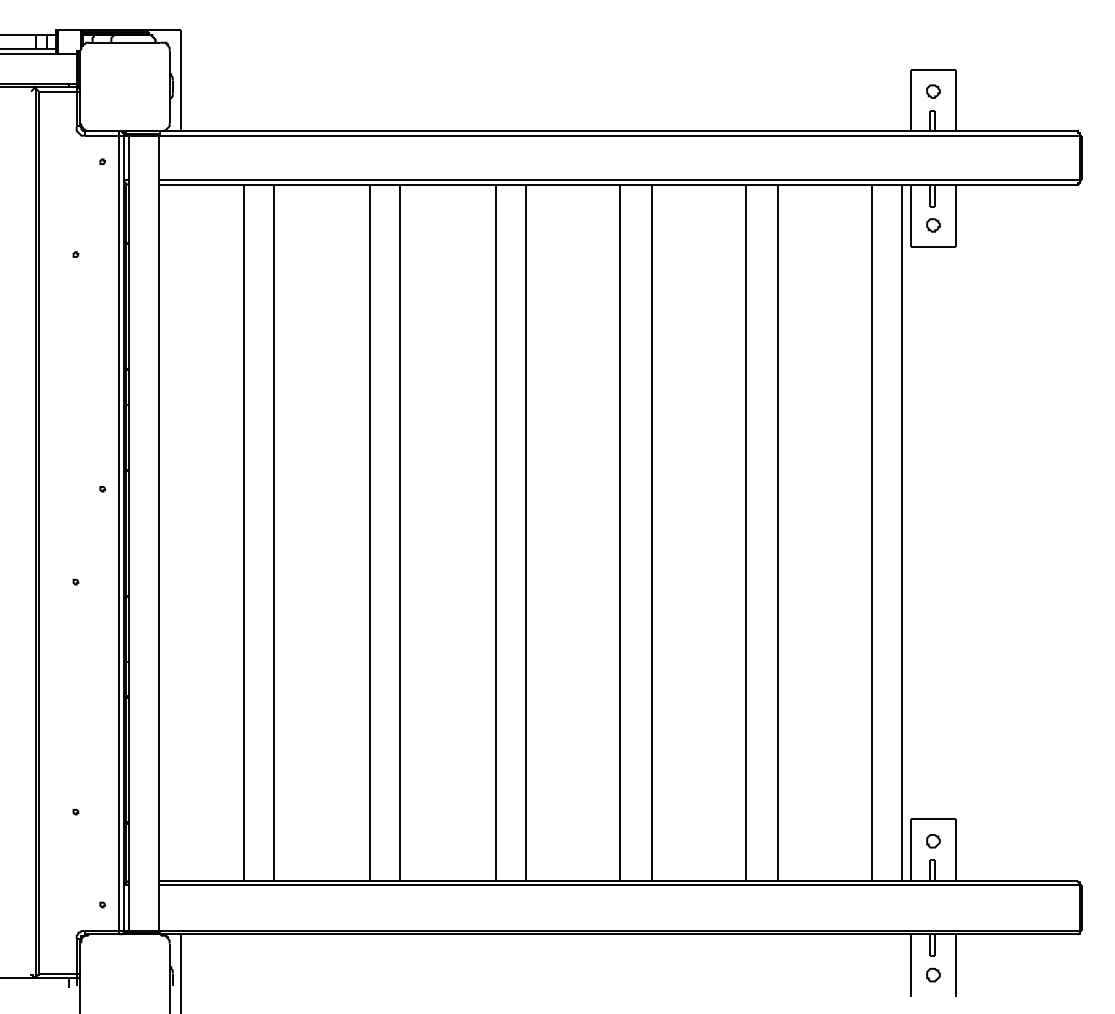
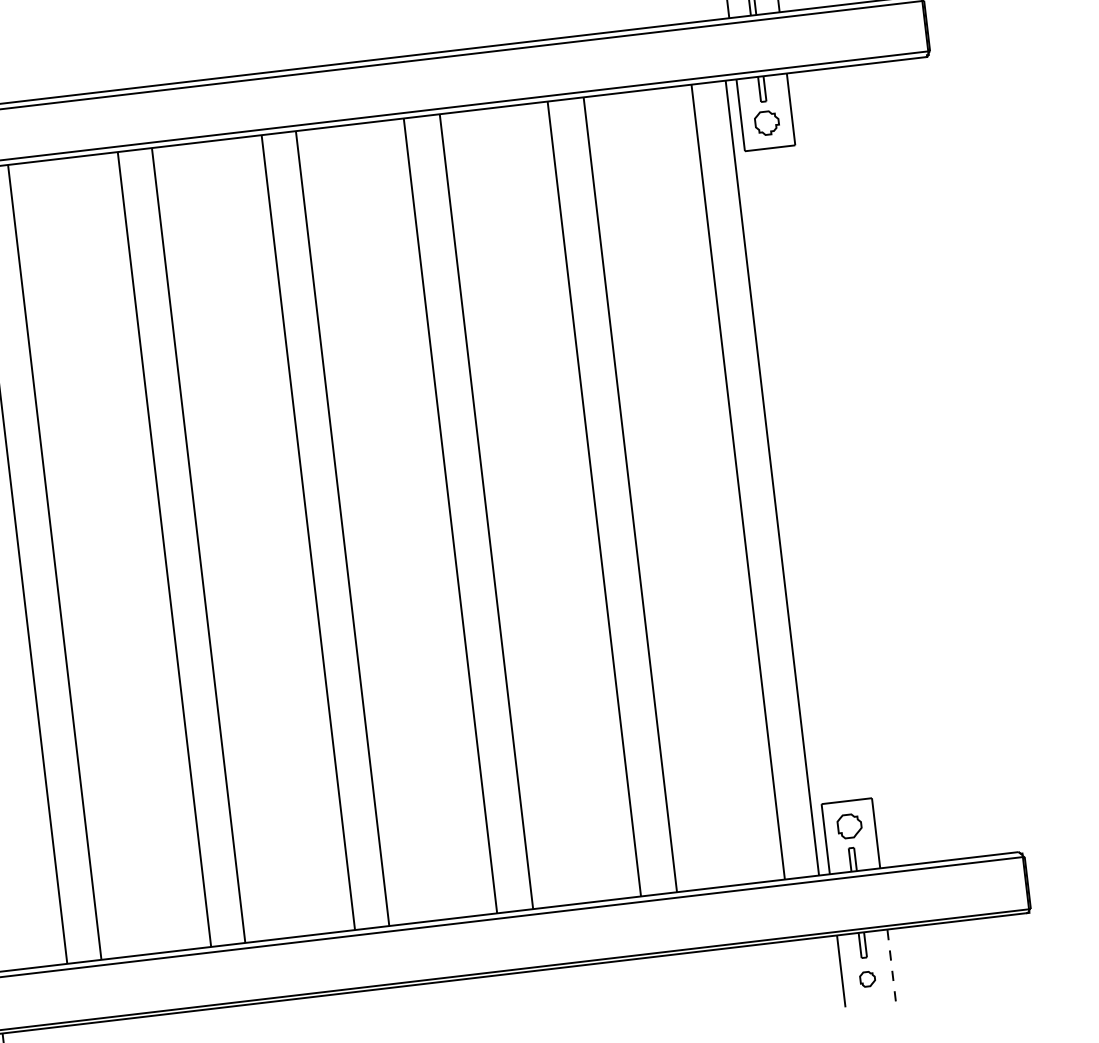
part: (933, 225) -> (767, 123), size x1.6
part: (933, 841) -> (849, 826), size x1.6
line: (955, 965) -> (891, 965), solid -> dashed

